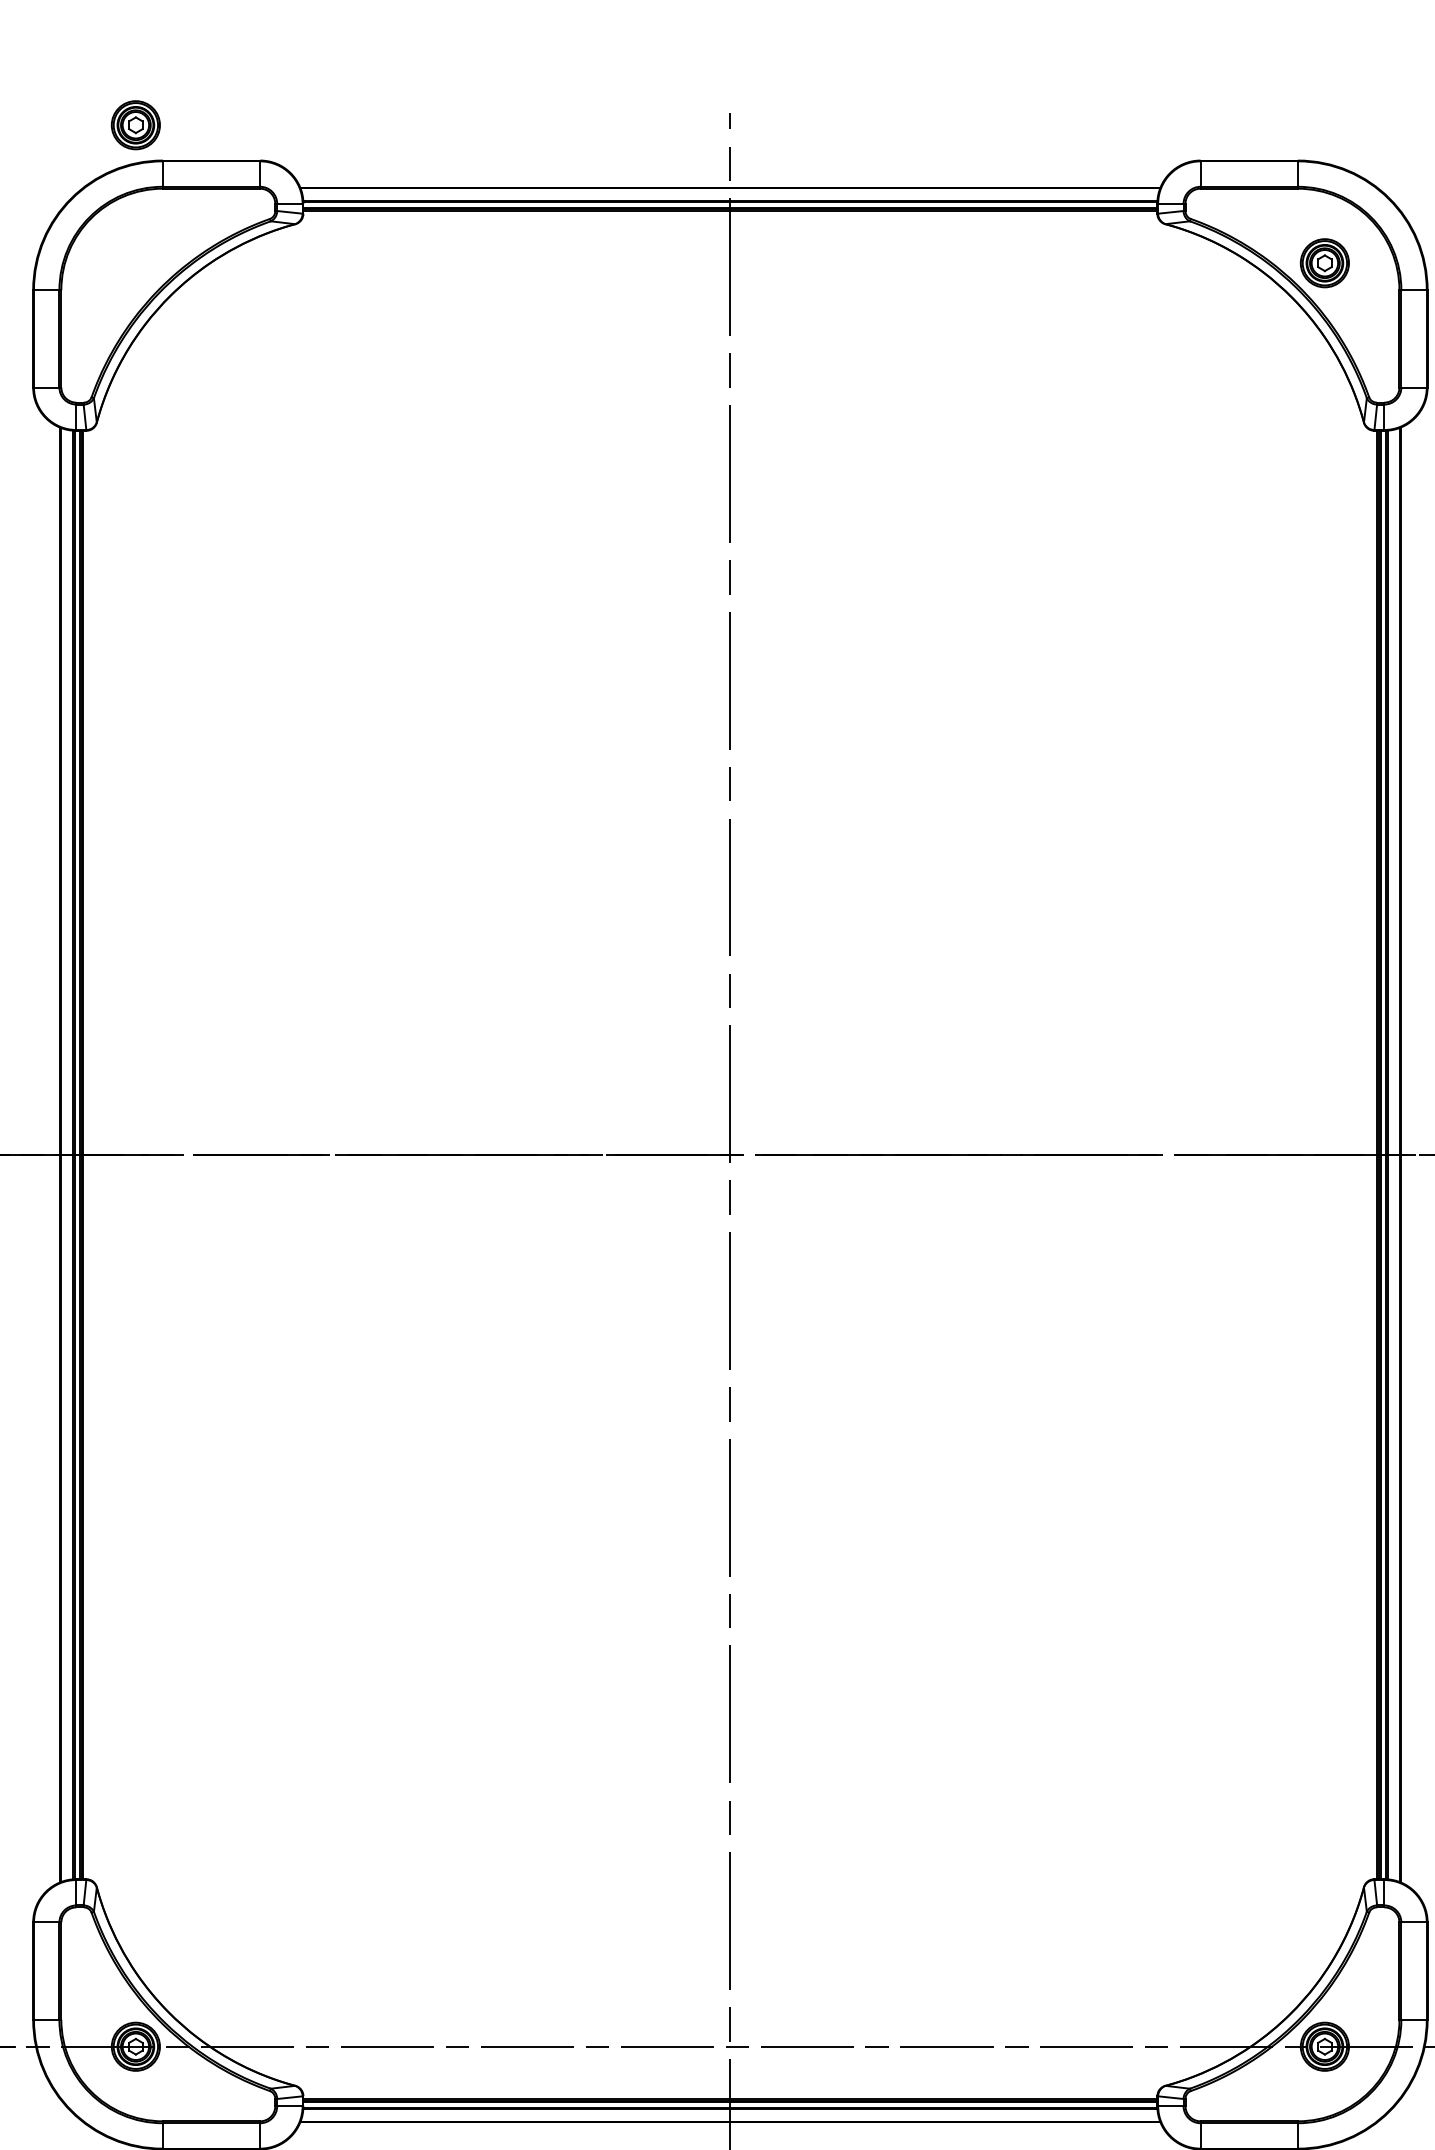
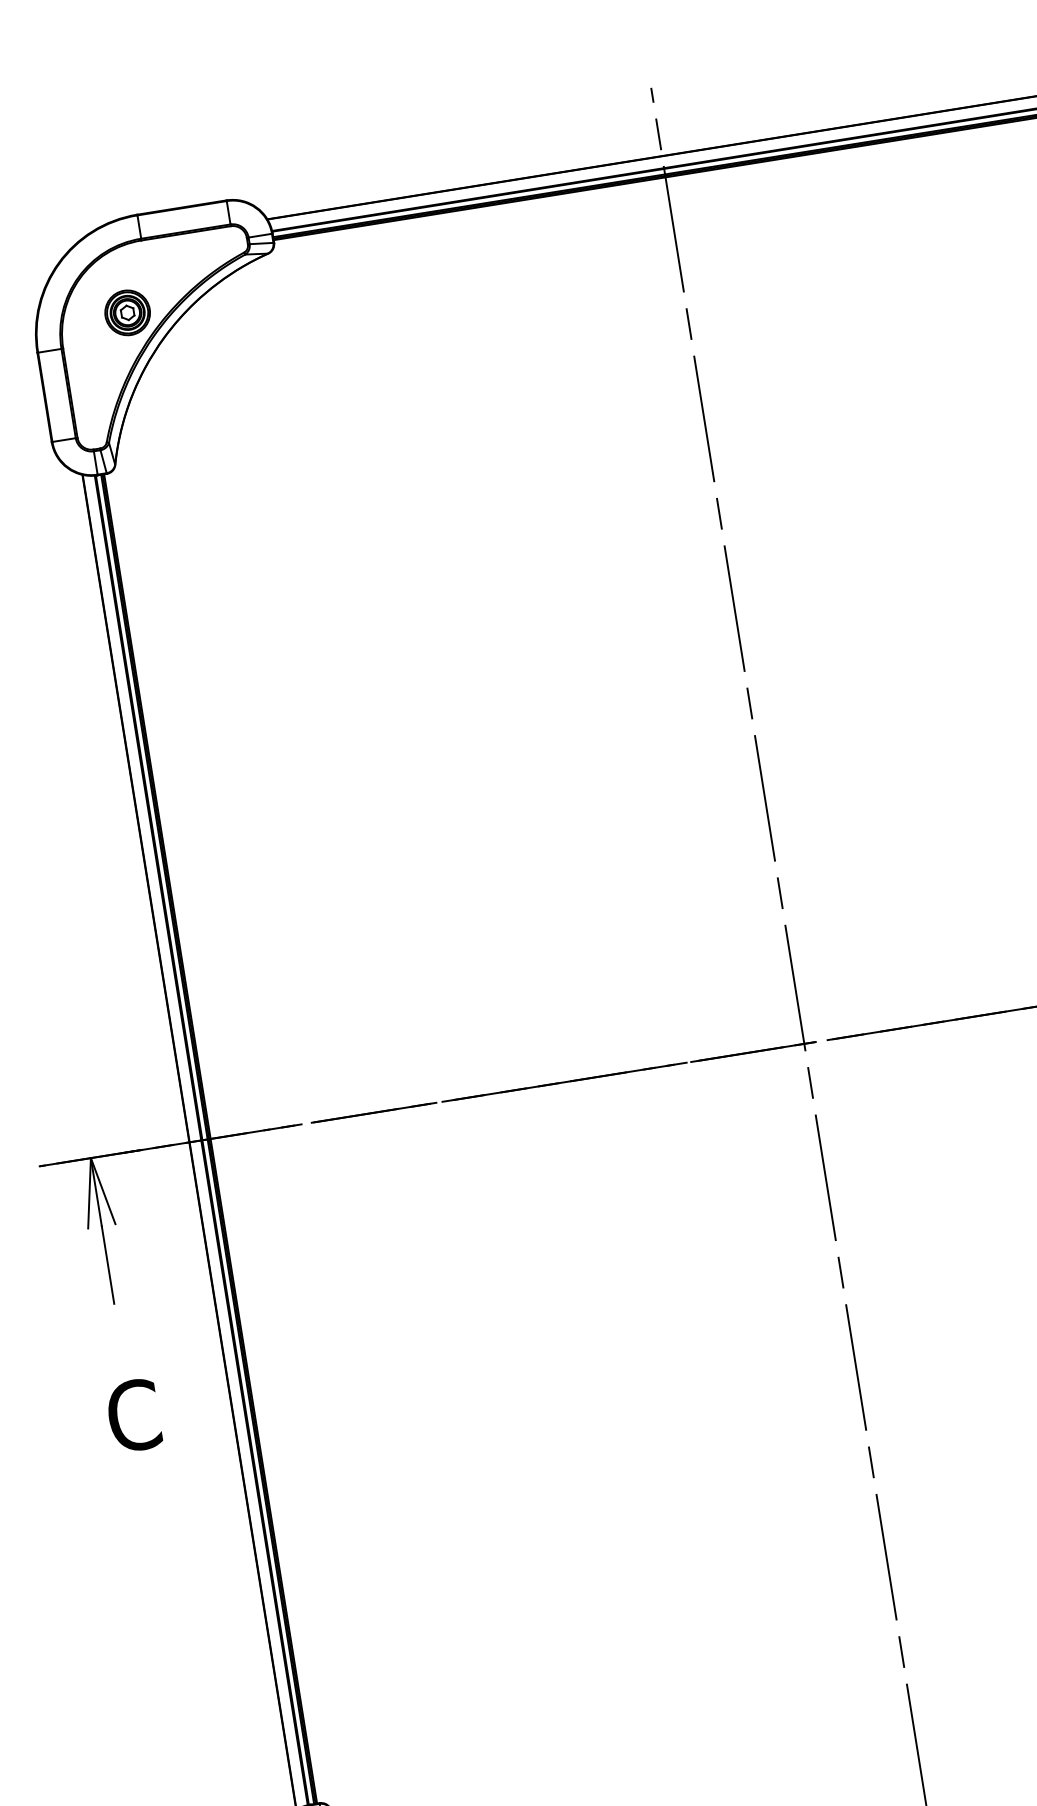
part: (135, 125) -> (127, 313), moved

